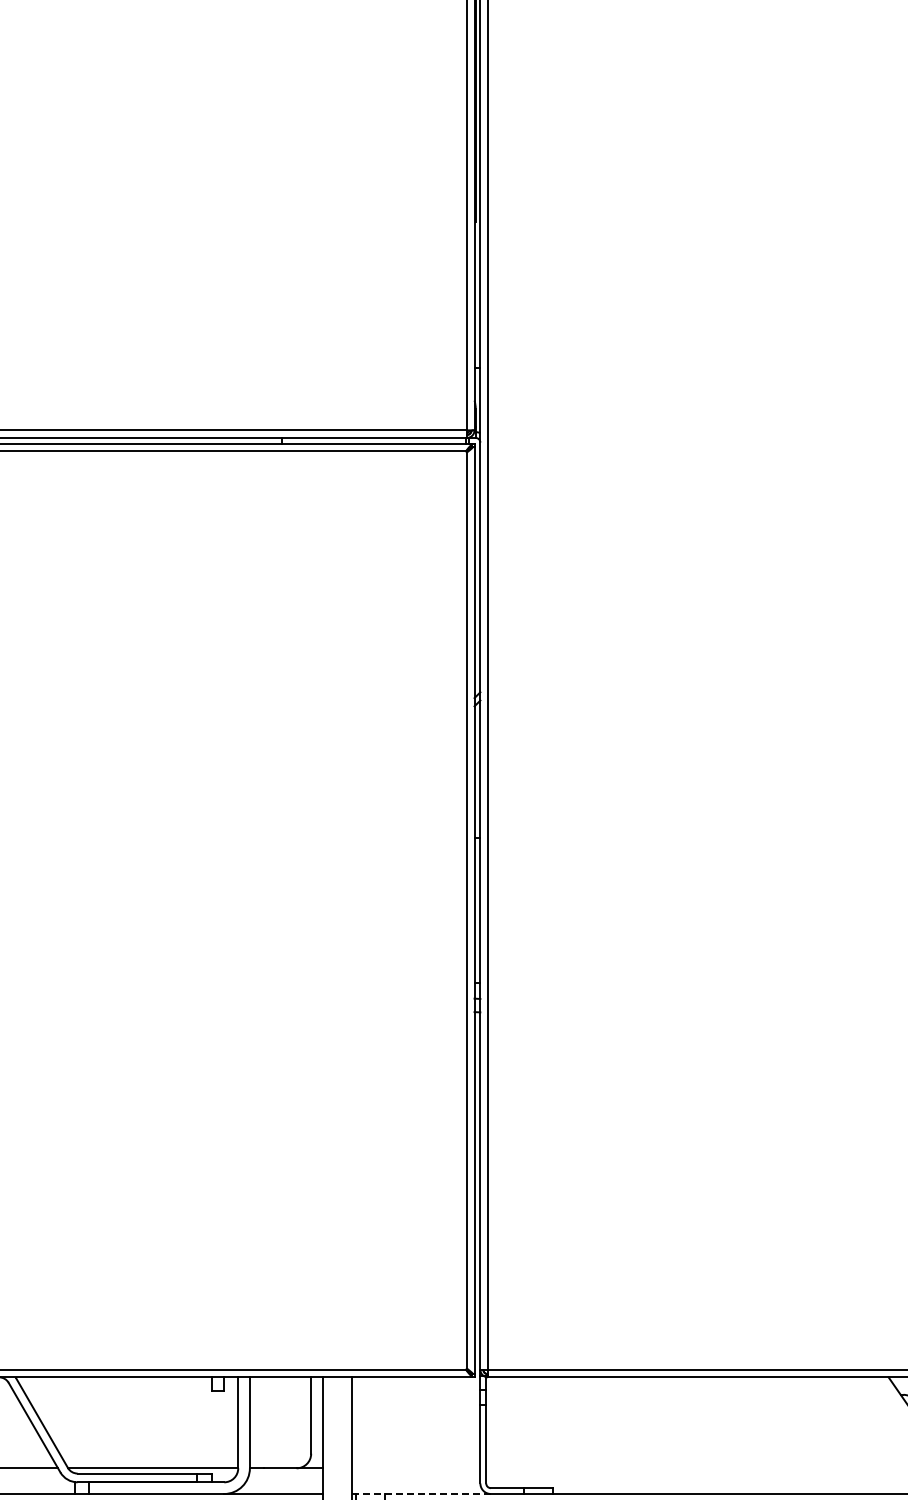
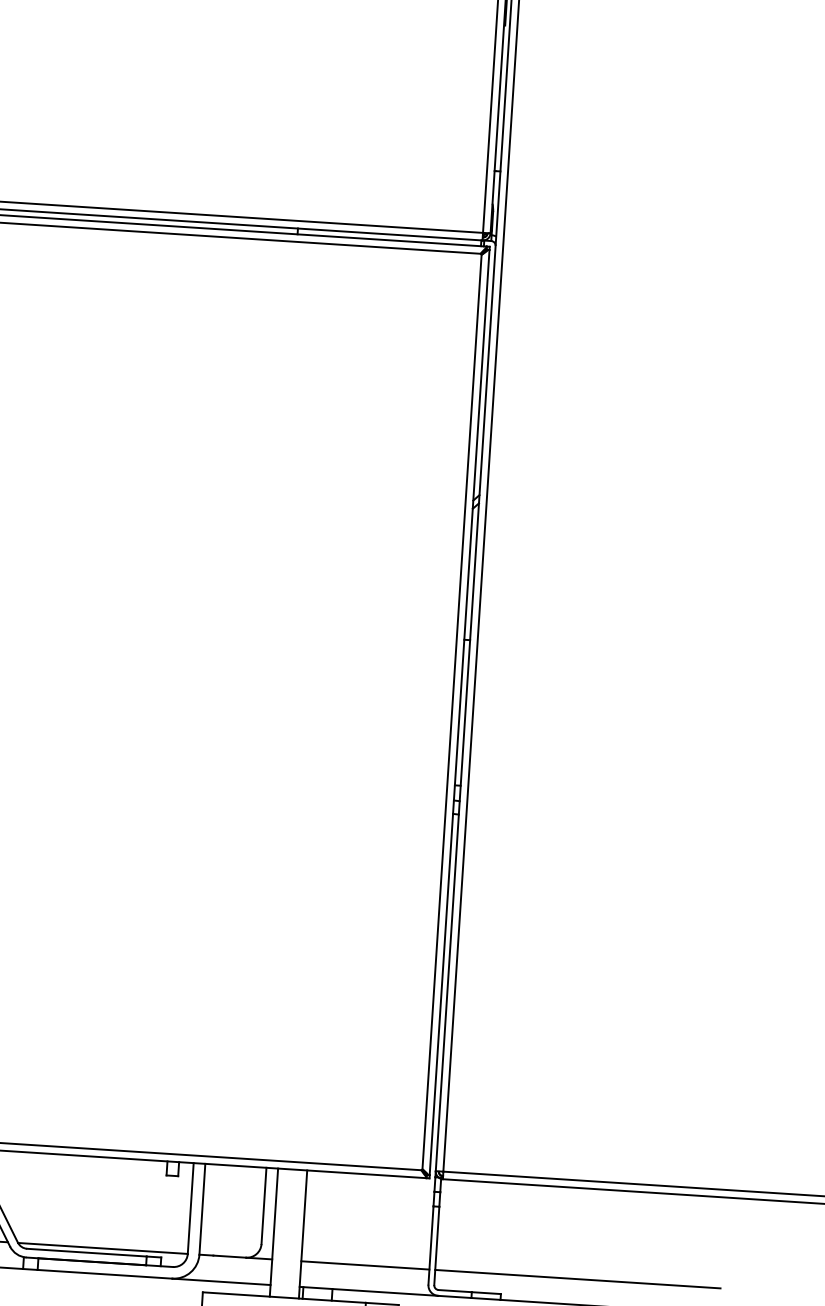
line: (416, 1468) -> (365, 1265), added
line: (629, 1468) -> (578, 1279), added
line: (420, 1493) -> (368, 1290), dashed -> solid

